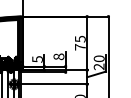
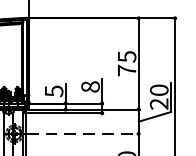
line: (55, 84) -> (84, 134), solid -> dashed

